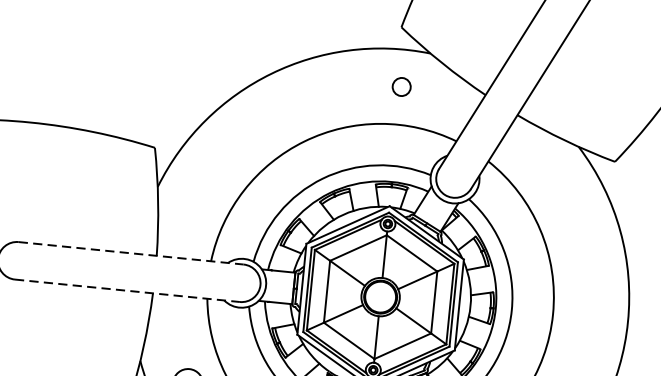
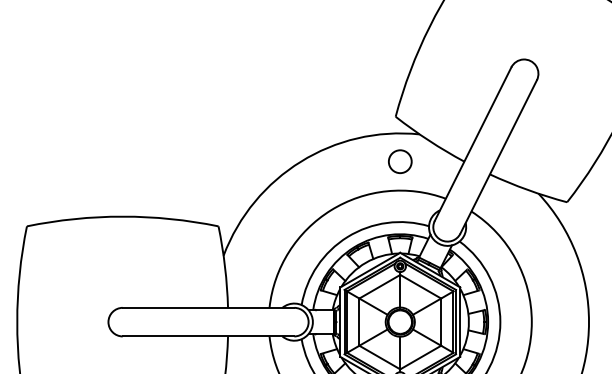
circle: (401, 86) -> (400, 161), size x1.67
line: (131, 252) -> (208, 307), dashed -> solid
line: (127, 290) -> (208, 336), dashed -> solid

